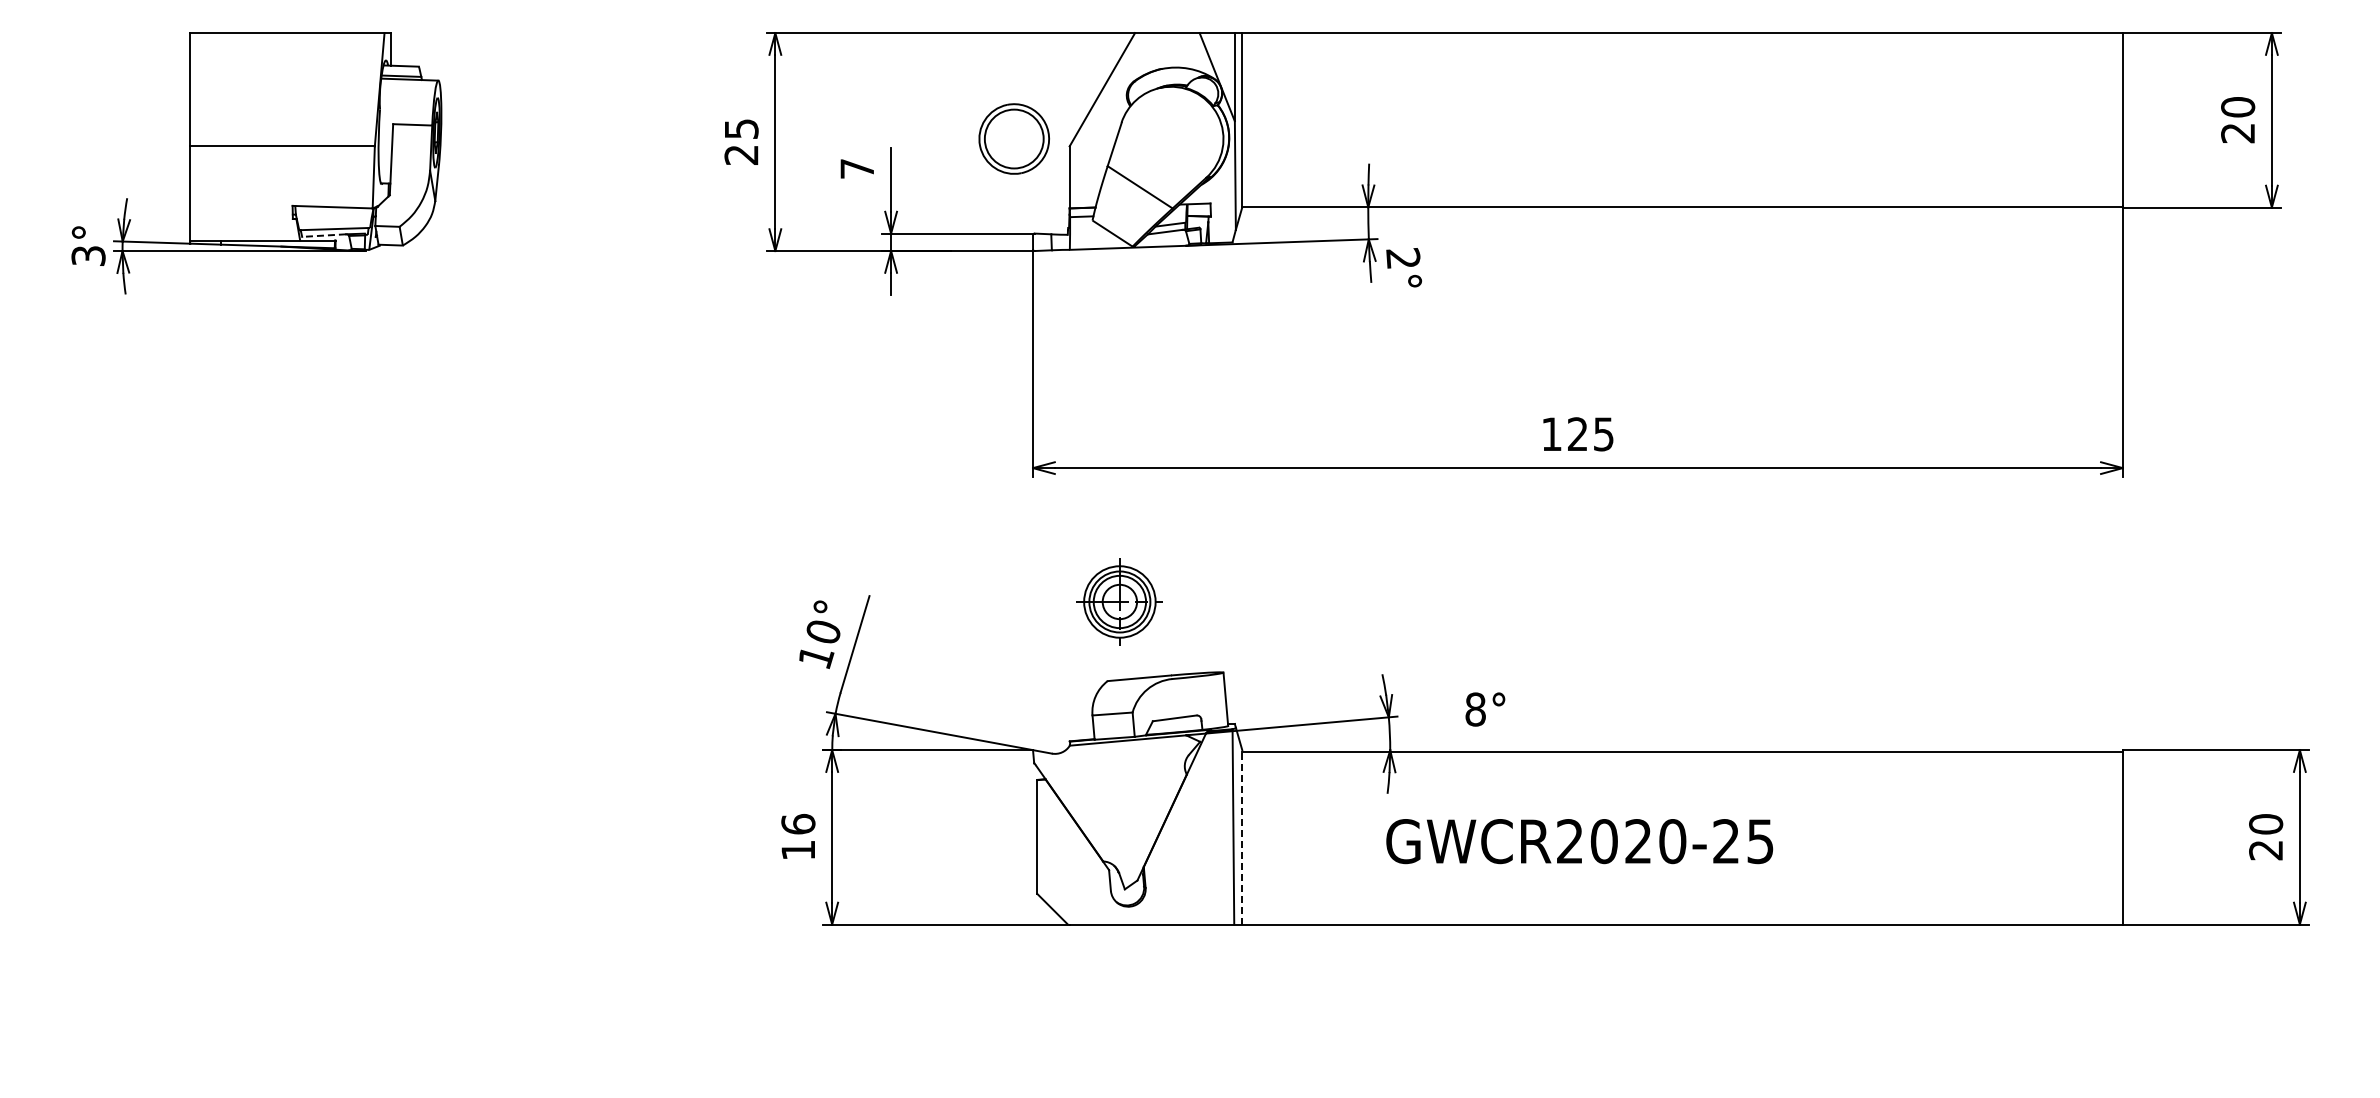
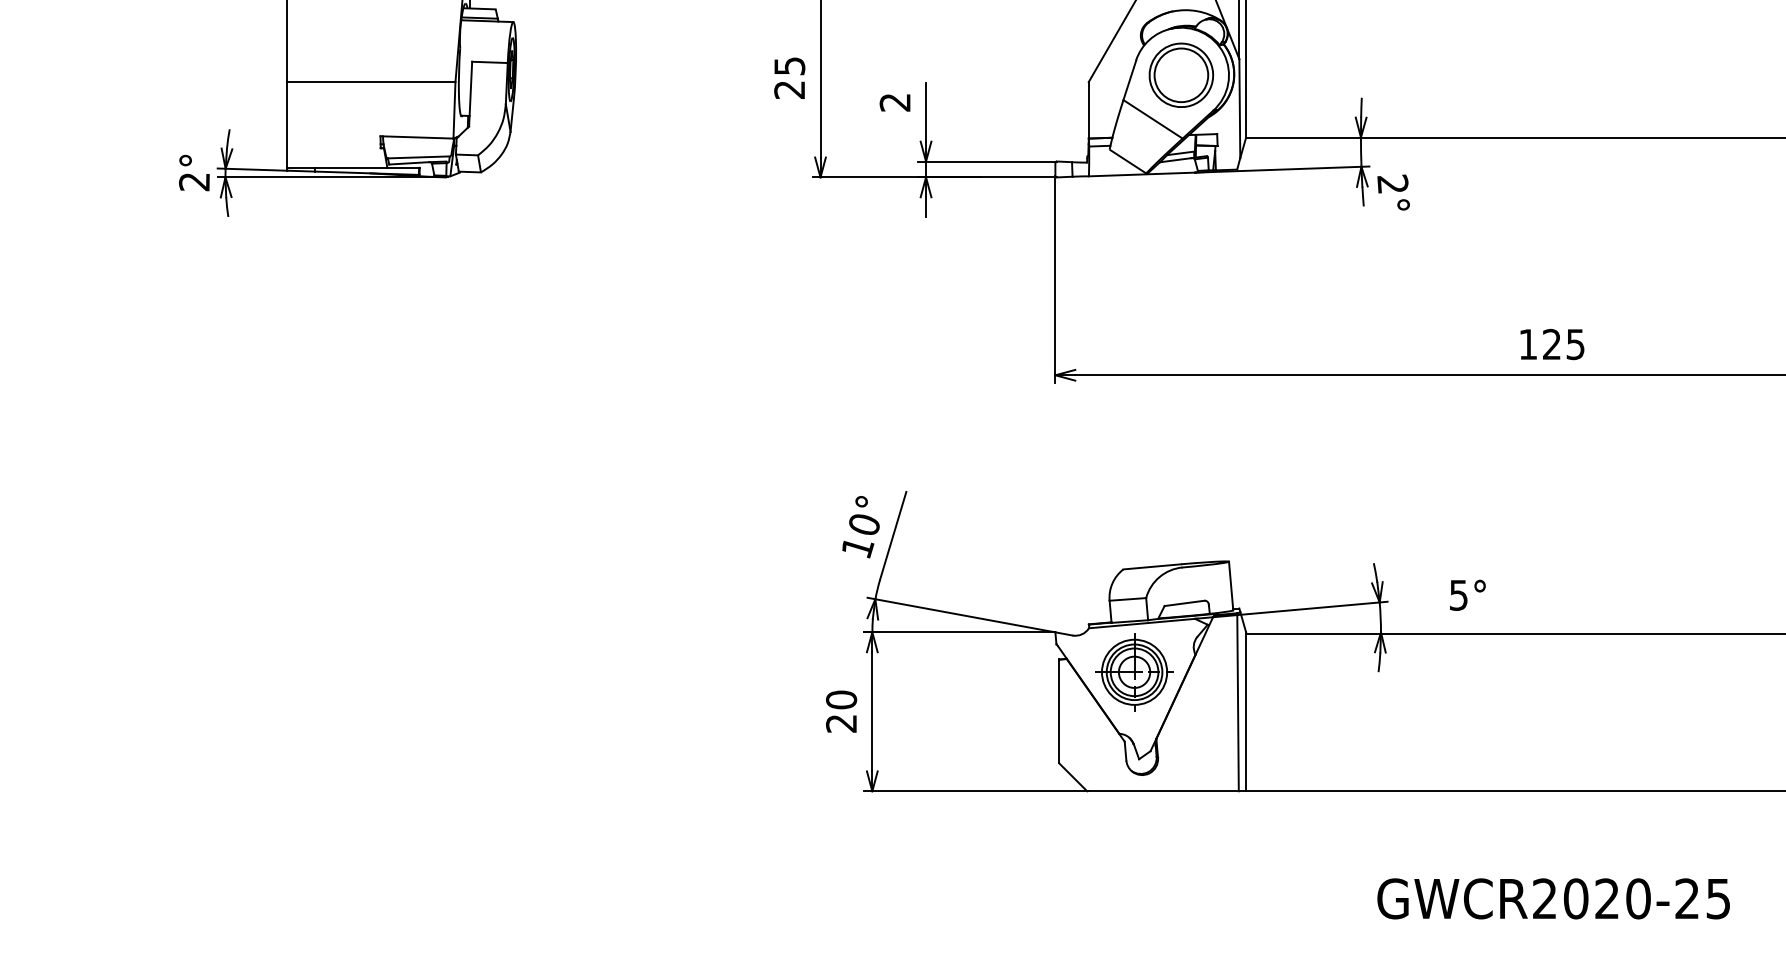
part: (1013, 138) -> (1180, 74), moved
text: (856, 168) -> (894, 102), 7 -> 2
line: (324, 235) -> (409, 163), dashed -> solid
text: (88, 256) -> (194, 182), 3° -> 2°
part: (1119, 601) -> (1134, 671), moved
text: (1475, 709) -> (1458, 595), 8° -> 5°
text: (798, 836) -> (841, 711), 16 -> 20
line: (1242, 836) -> (1246, 711), dashed -> solid
text: (1579, 841) -> (1553, 898), moved

